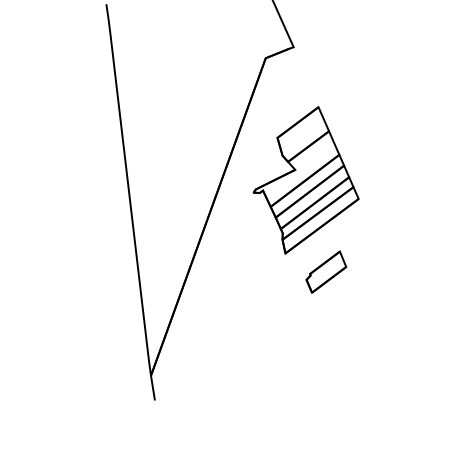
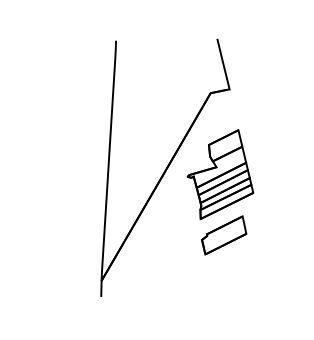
part: (326, 272) -> (224, 235), size x1.67

